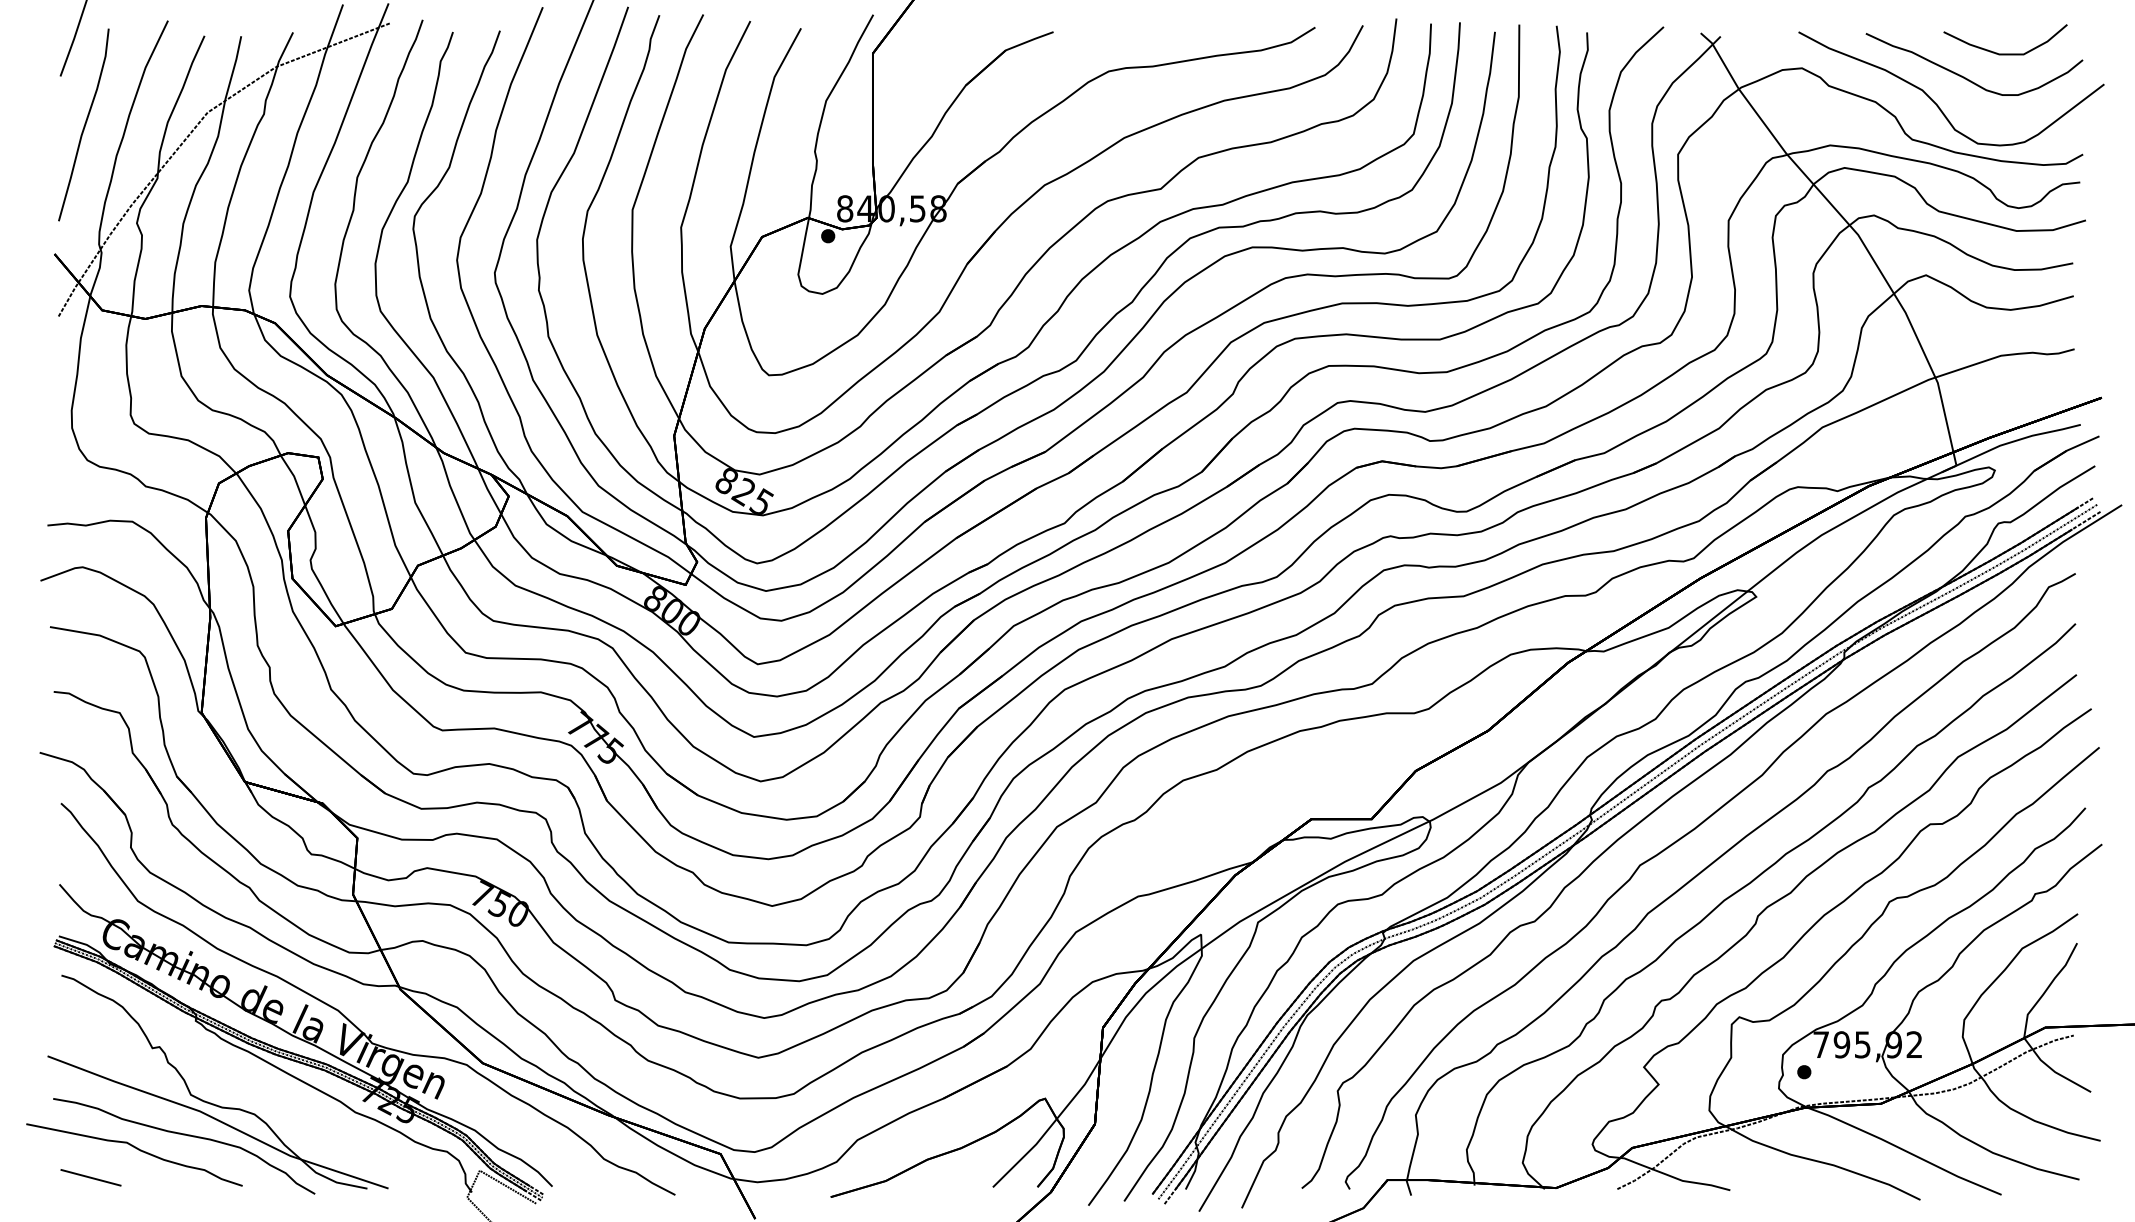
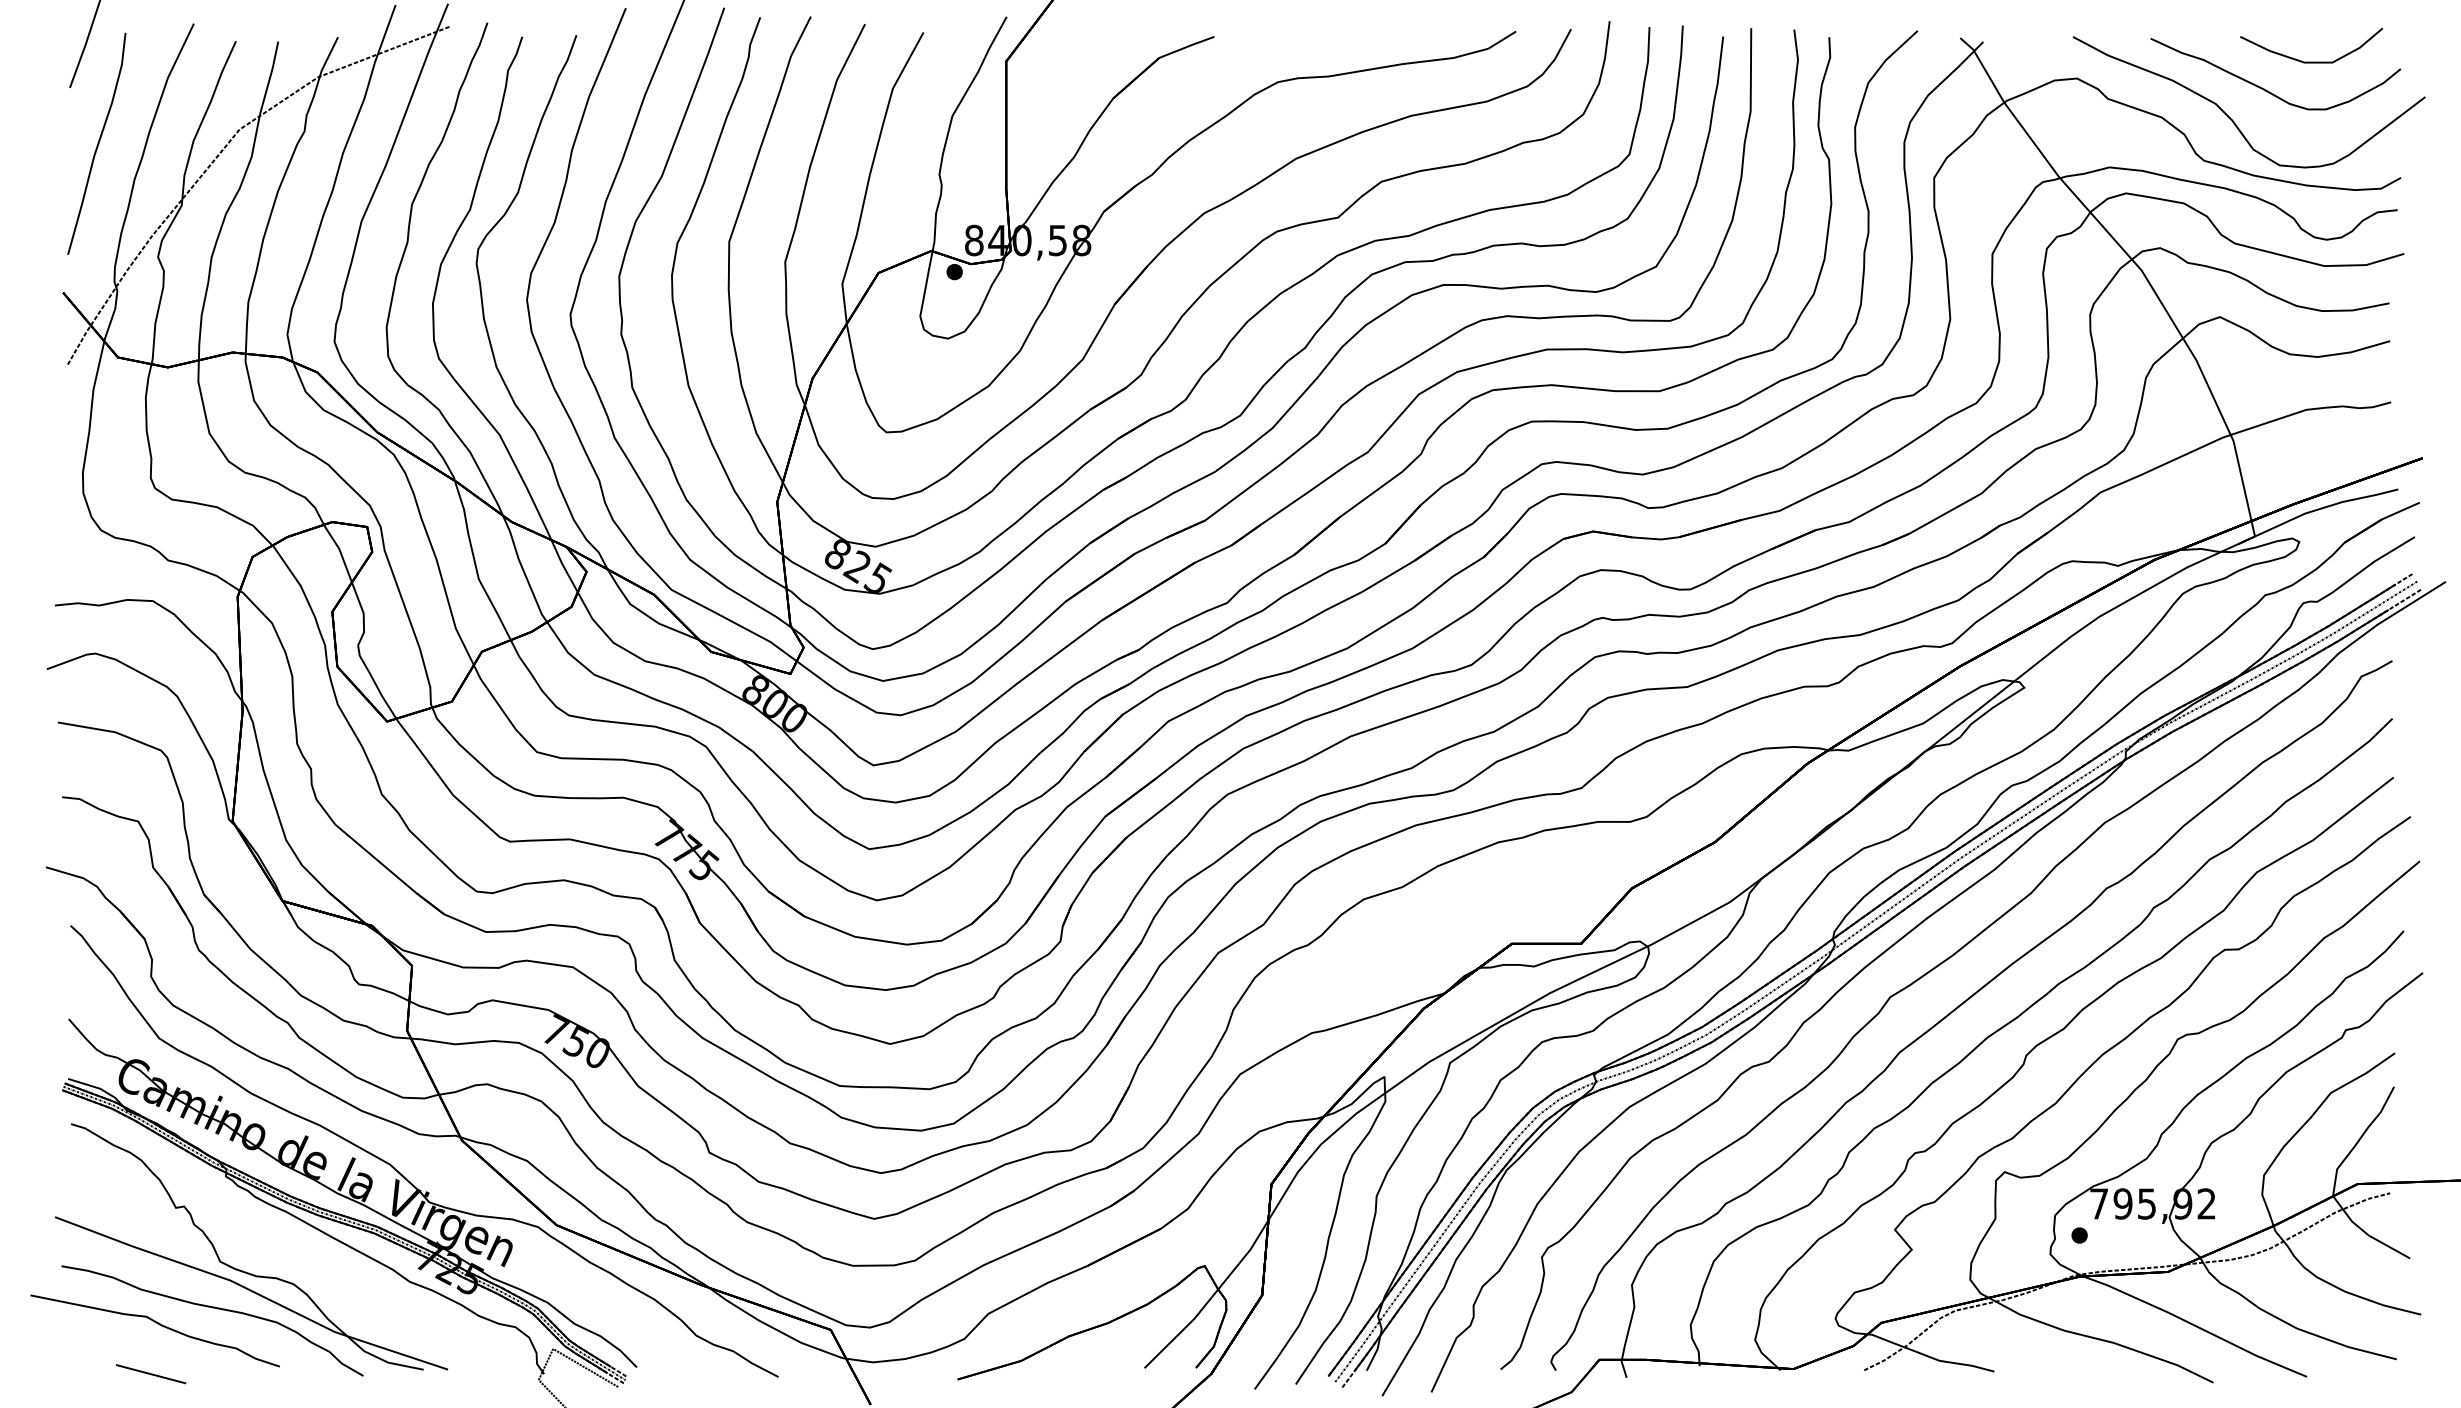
line: (91, 1178) -> (151, 1374), moved

